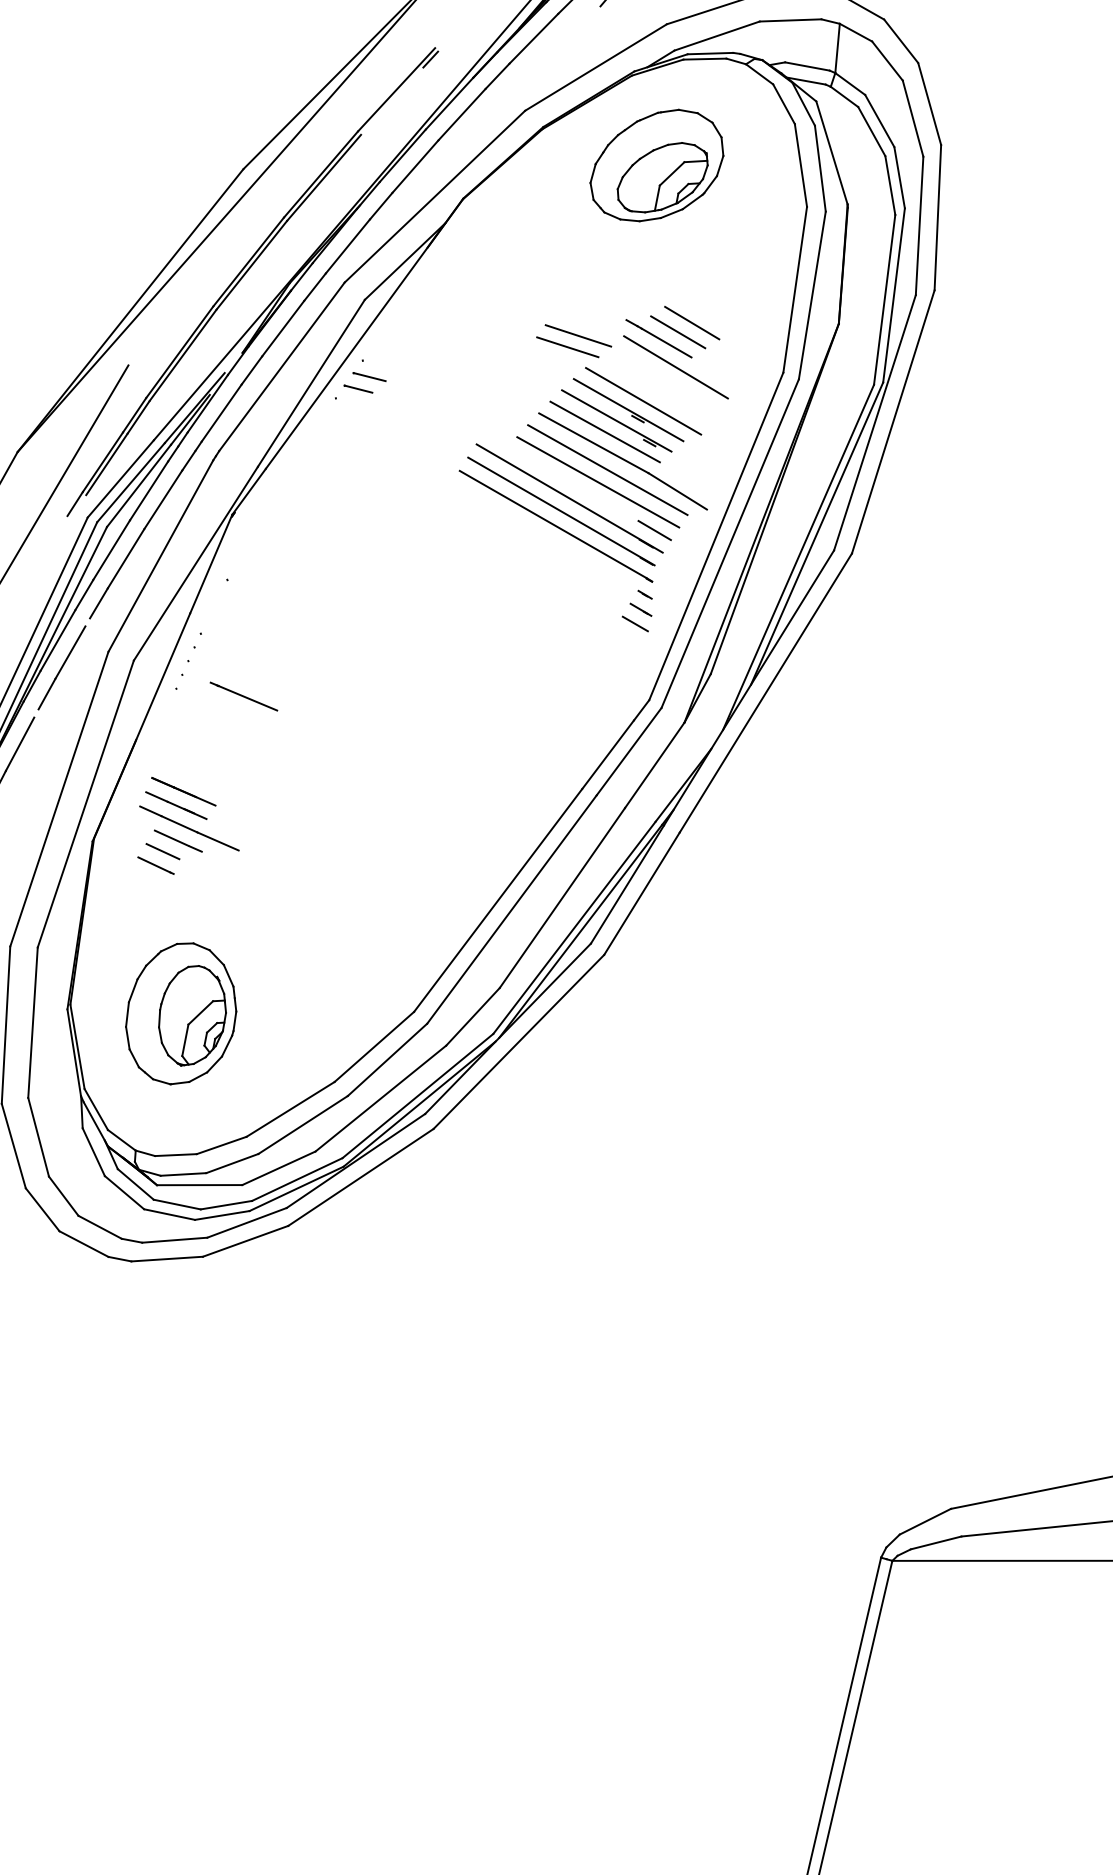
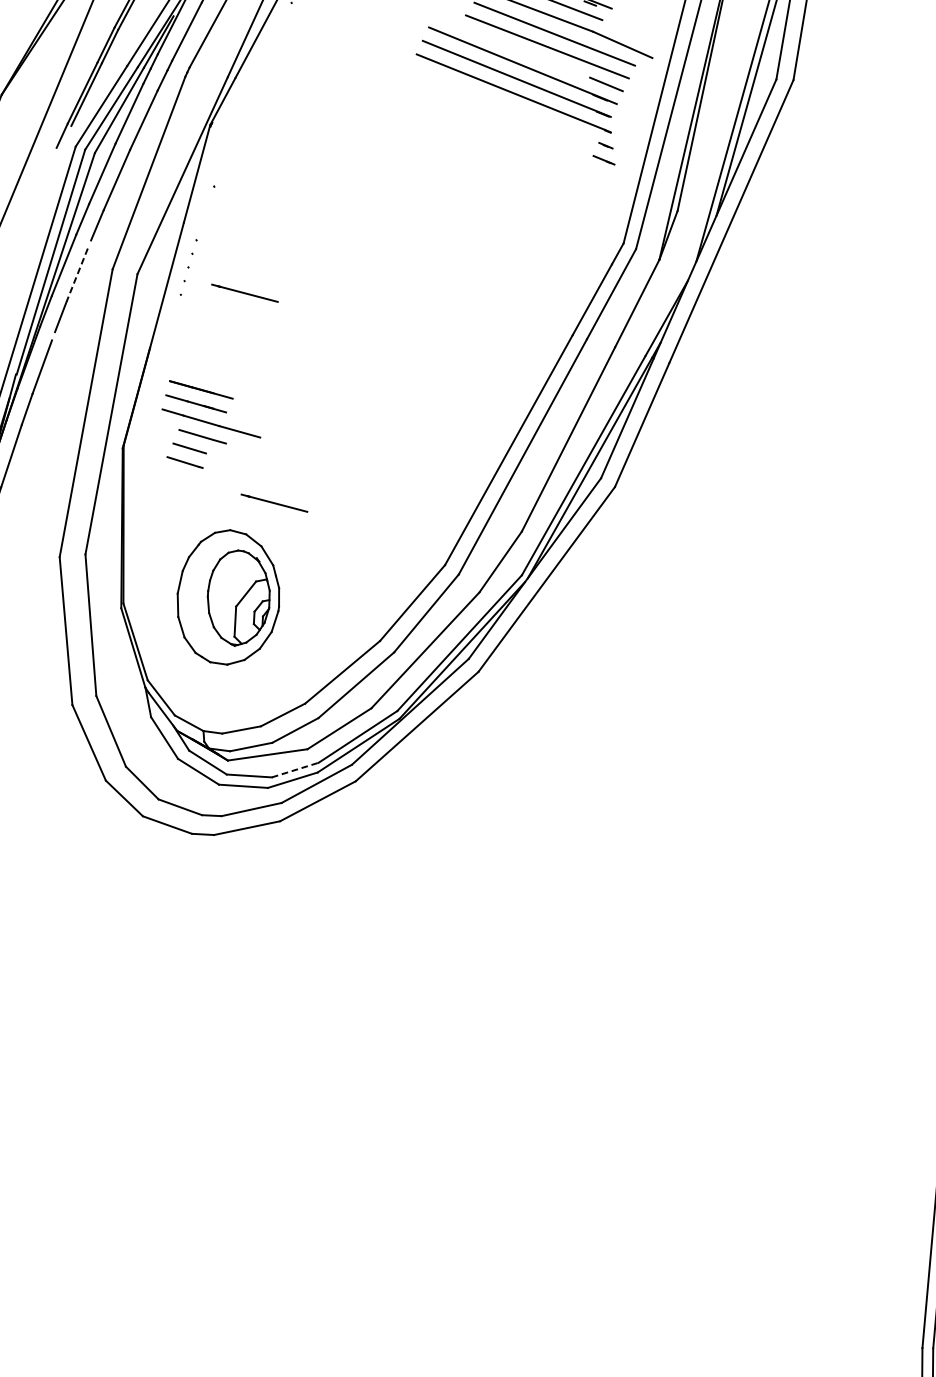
line: (634, 623) -> (599, 173), removed
line: (70, 653) -> (77, 275), solid -> dashed
line: (243, 921) -> (274, 503), added
line: (226, 1205) -> (295, 770), solid -> dashed

